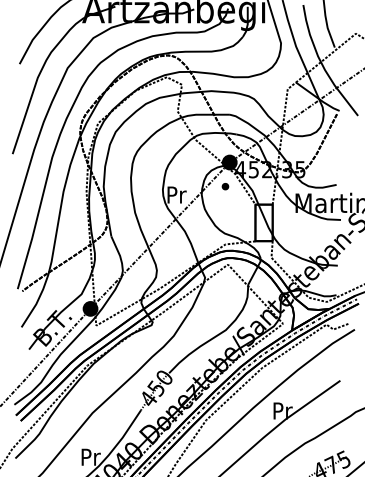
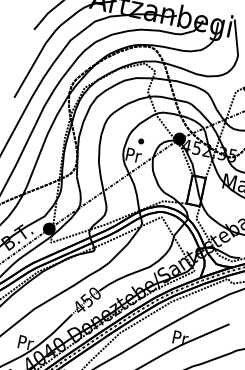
part: (225, 186) -> (141, 141), moved

